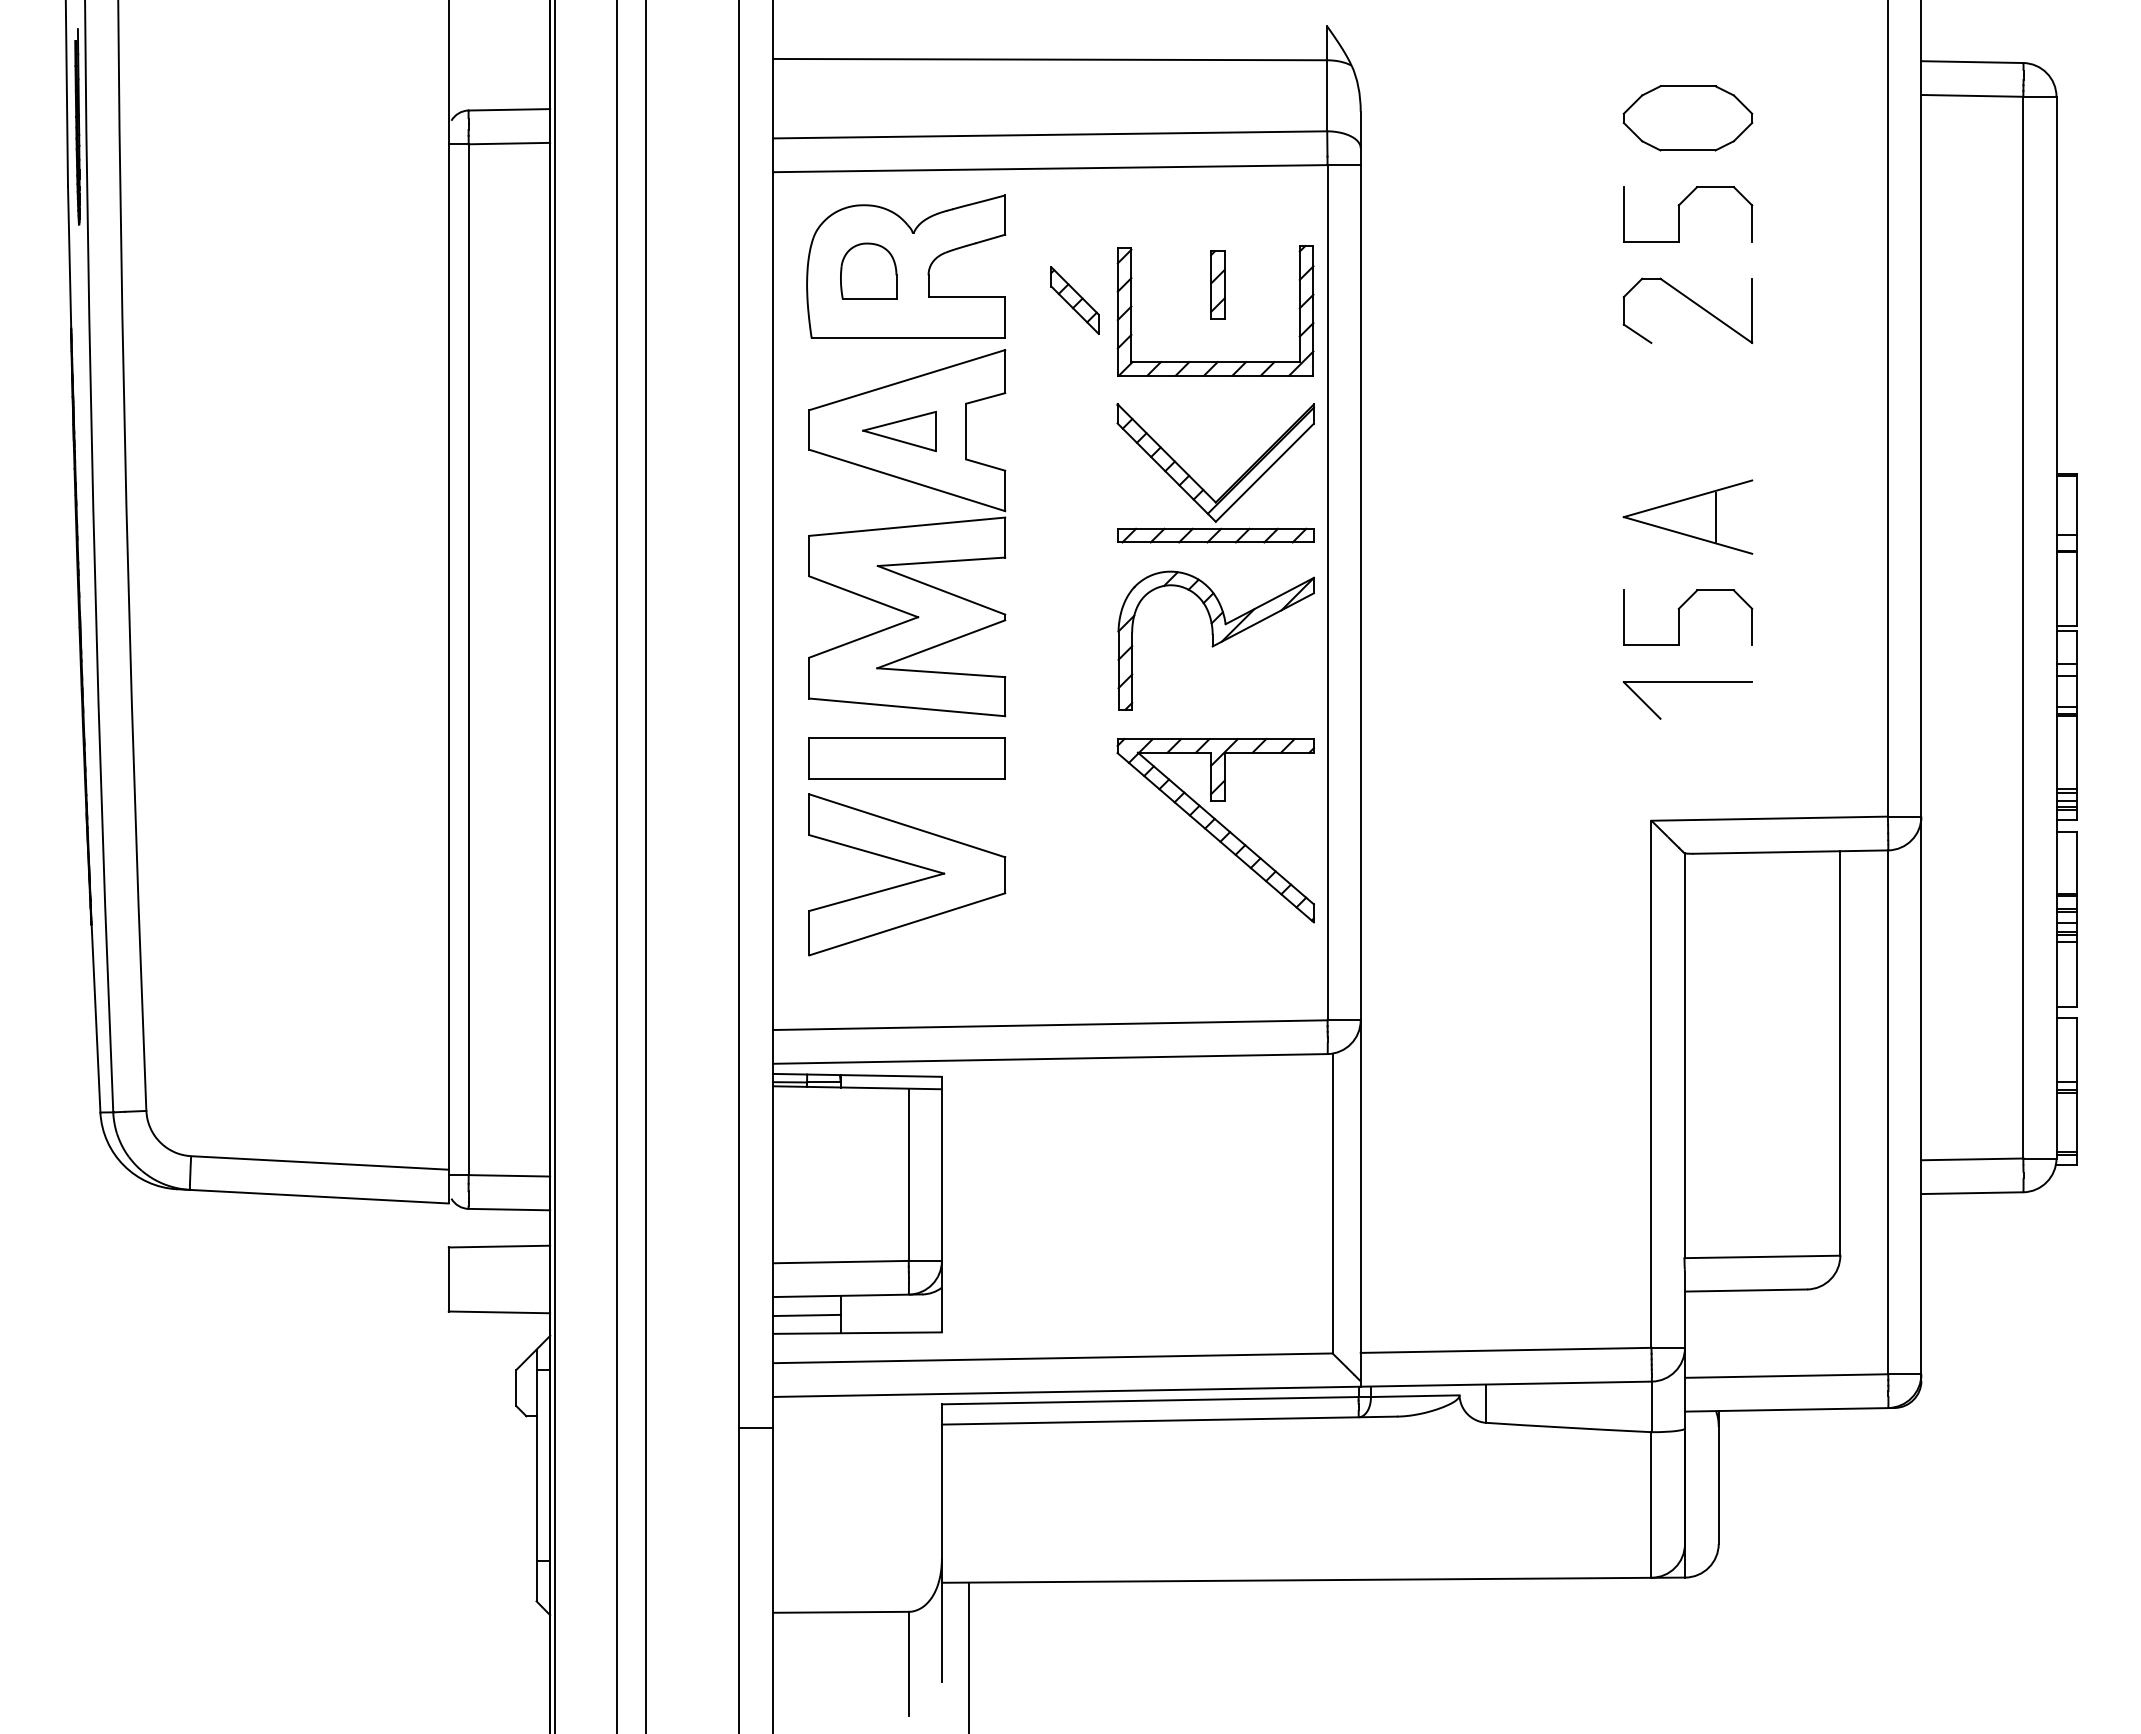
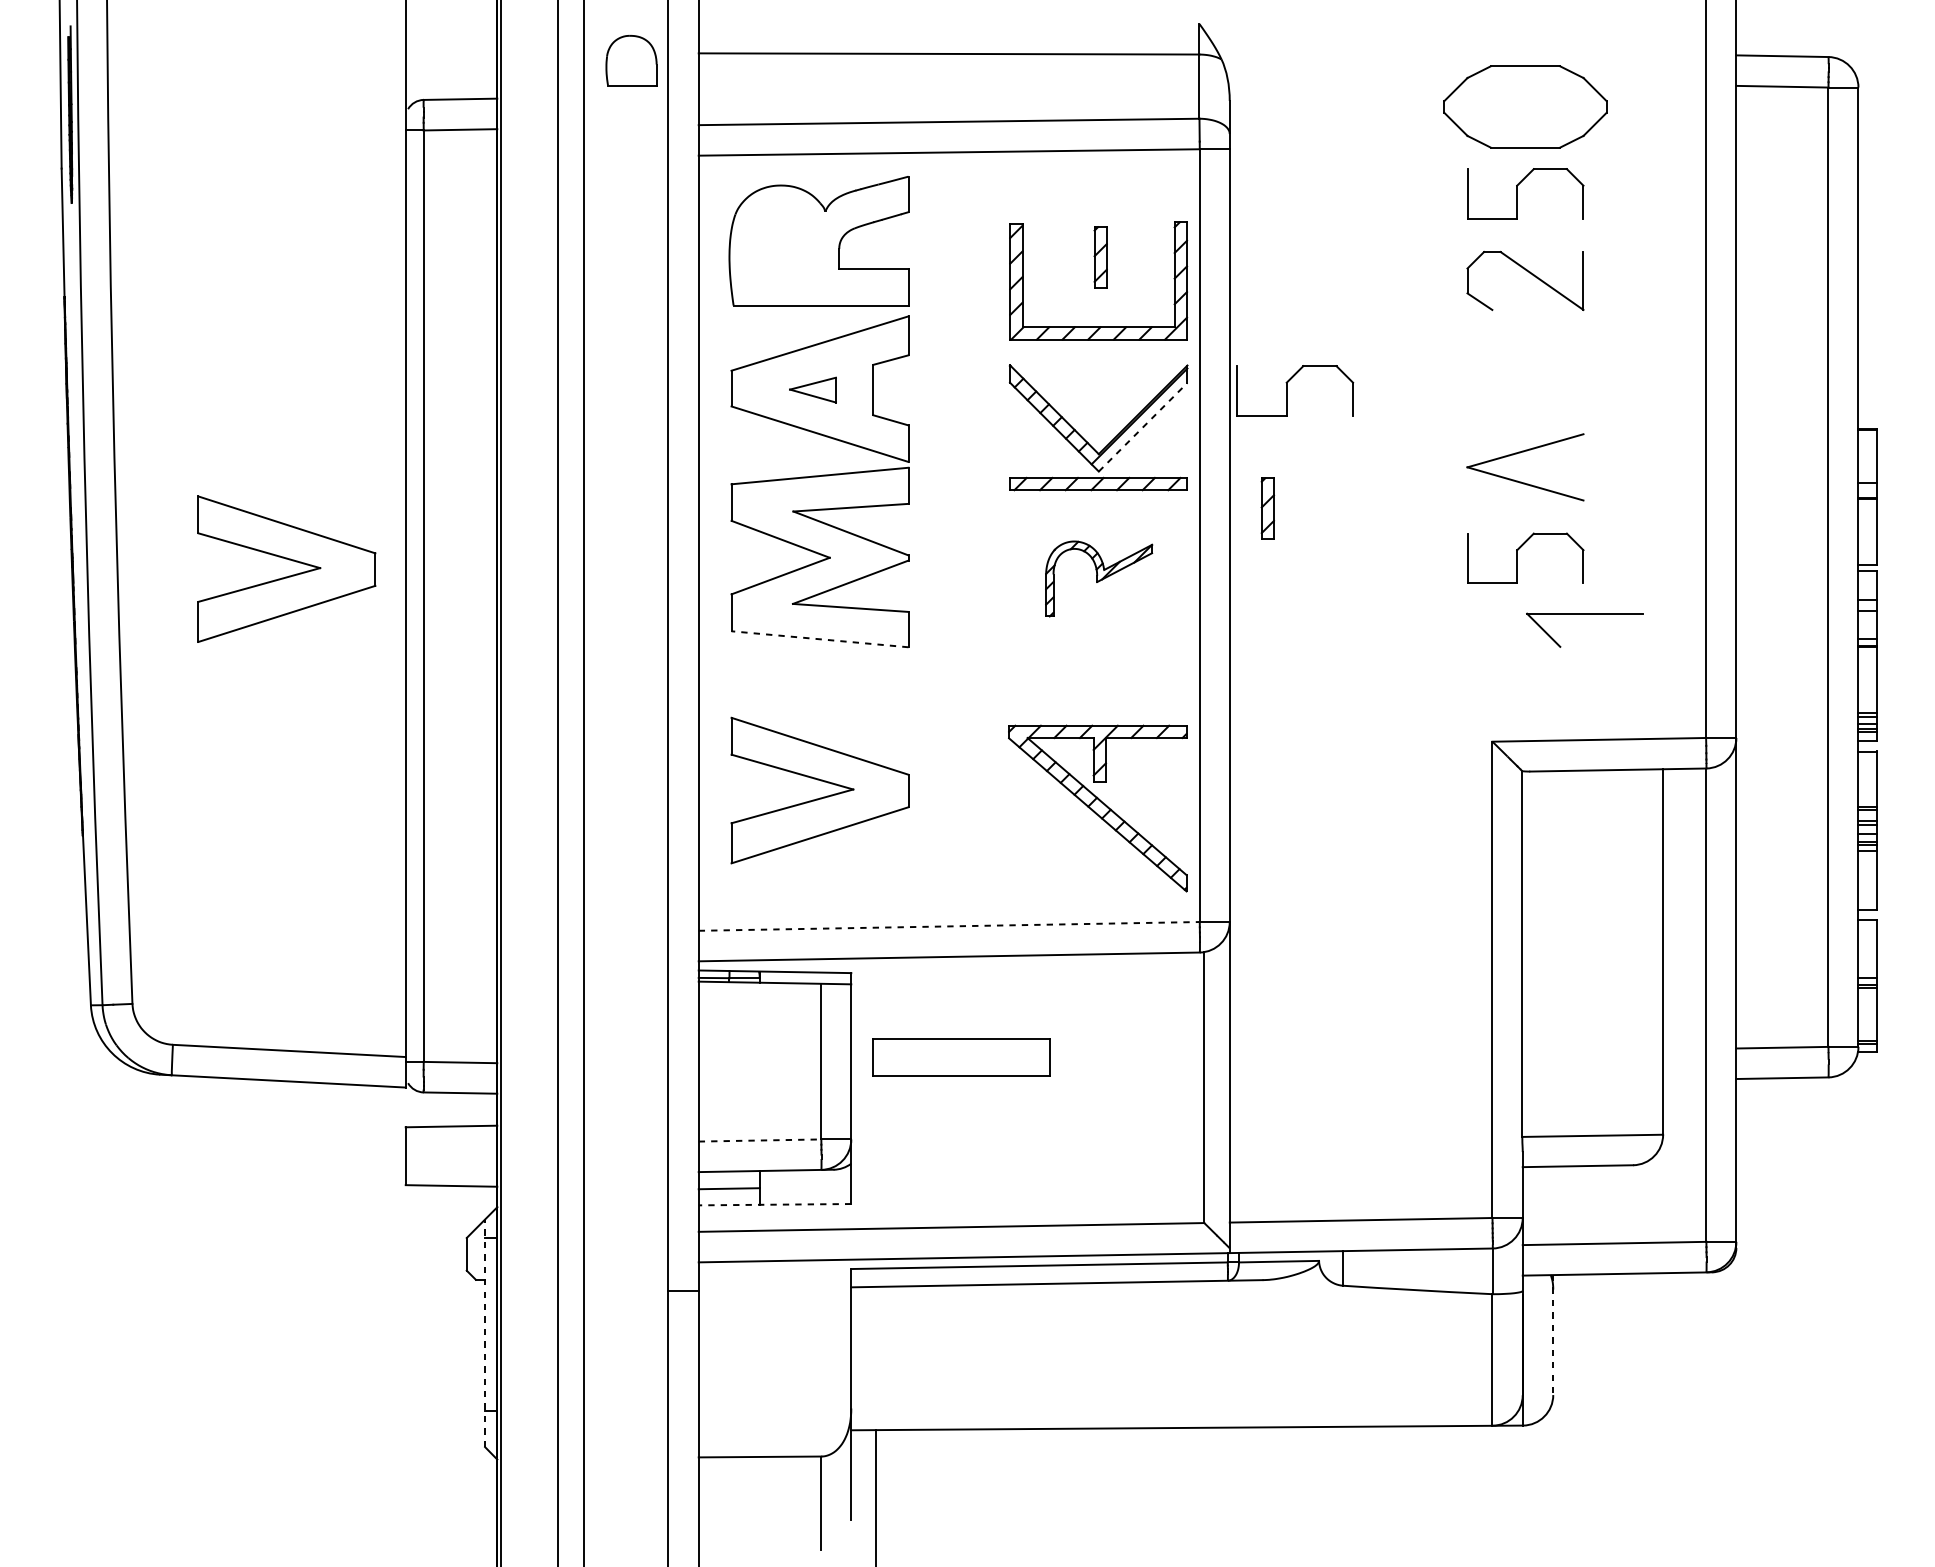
part: (1687, 118) -> (1525, 107), size x1.4
part: (868, 270) -> (631, 60), moved
part: (1074, 300) -> (971, 271), removed
part: (899, 431) -> (812, 389), size x0.7
part: (1424, 432) -> (1287, 390), added
line: (1265, 472) -> (1143, 427), solid -> dashed
line: (1715, 516) -> (1550, 466), removed
part: (1402, 562) -> (1267, 508), added
part: (317, 637) -> (287, 576), added
part: (1215, 640) -> (1098, 578), size x0.6
part: (1687, 682) -> (1584, 614), moved
line: (906, 707) -> (819, 639), solid -> dashed
part: (906, 758) -> (961, 1057), moved
part: (1215, 830) -> (1097, 808), moved
line: (1050, 1025) -> (949, 926), solid -> dashed
line: (840, 1262) -> (759, 1140), solid -> dashed
line: (856, 1333) -> (774, 1205), solid -> dashed
line: (536, 1475) -> (484, 1333), solid -> dashed
line: (1718, 1477) -> (1553, 1335), solid -> dashed

